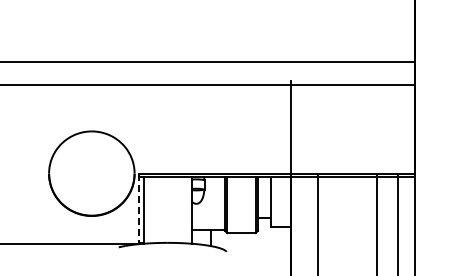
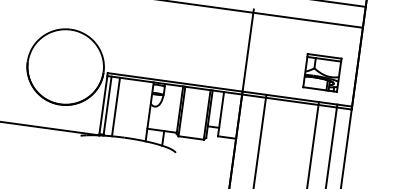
part: (376, 140) -> (322, 72), added
line: (139, 209) -> (103, 104), dashed -> solid
line: (153, 210) -> (115, 107), added

